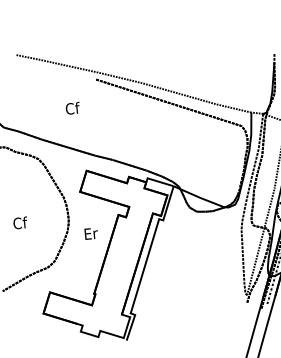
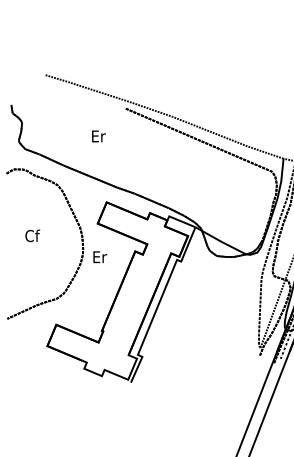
text: (72, 108) -> (98, 136), Cf -> Er
text: (20, 222) -> (32, 235), moved
text: (91, 234) -> (100, 257), moved

